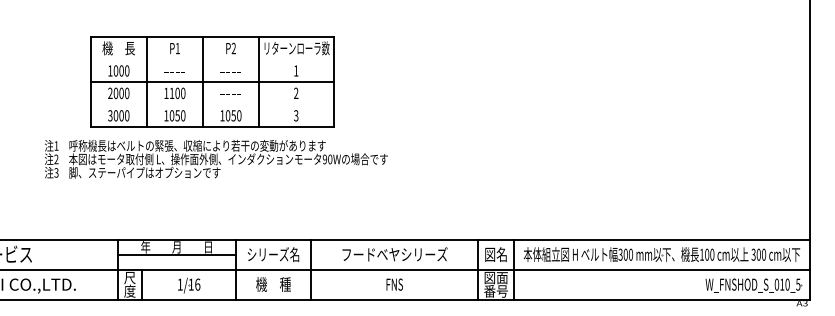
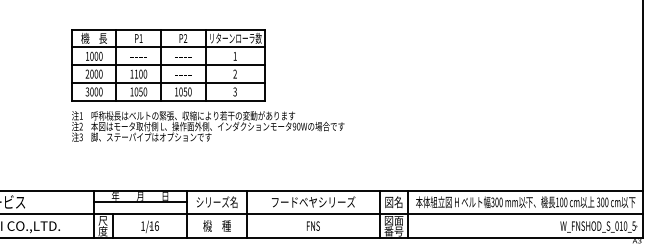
line: (211, 59) -> (167, 47), added
line: (211, 104) -> (167, 82), added
text: (216, 159) -> (208, 126), moved

